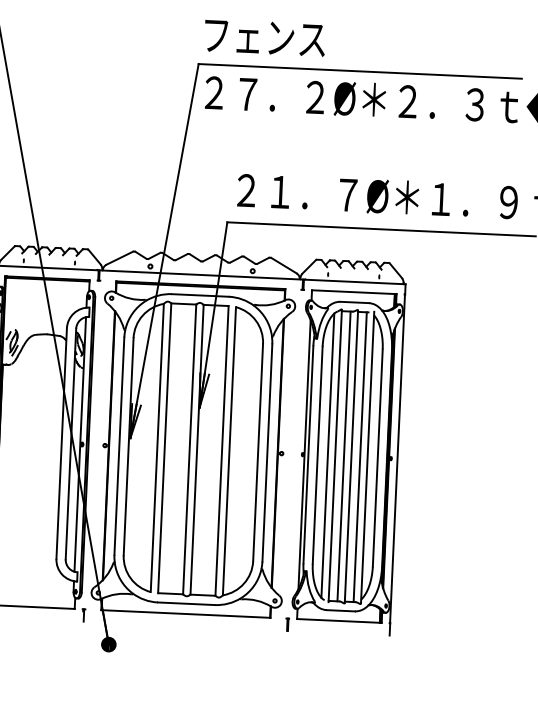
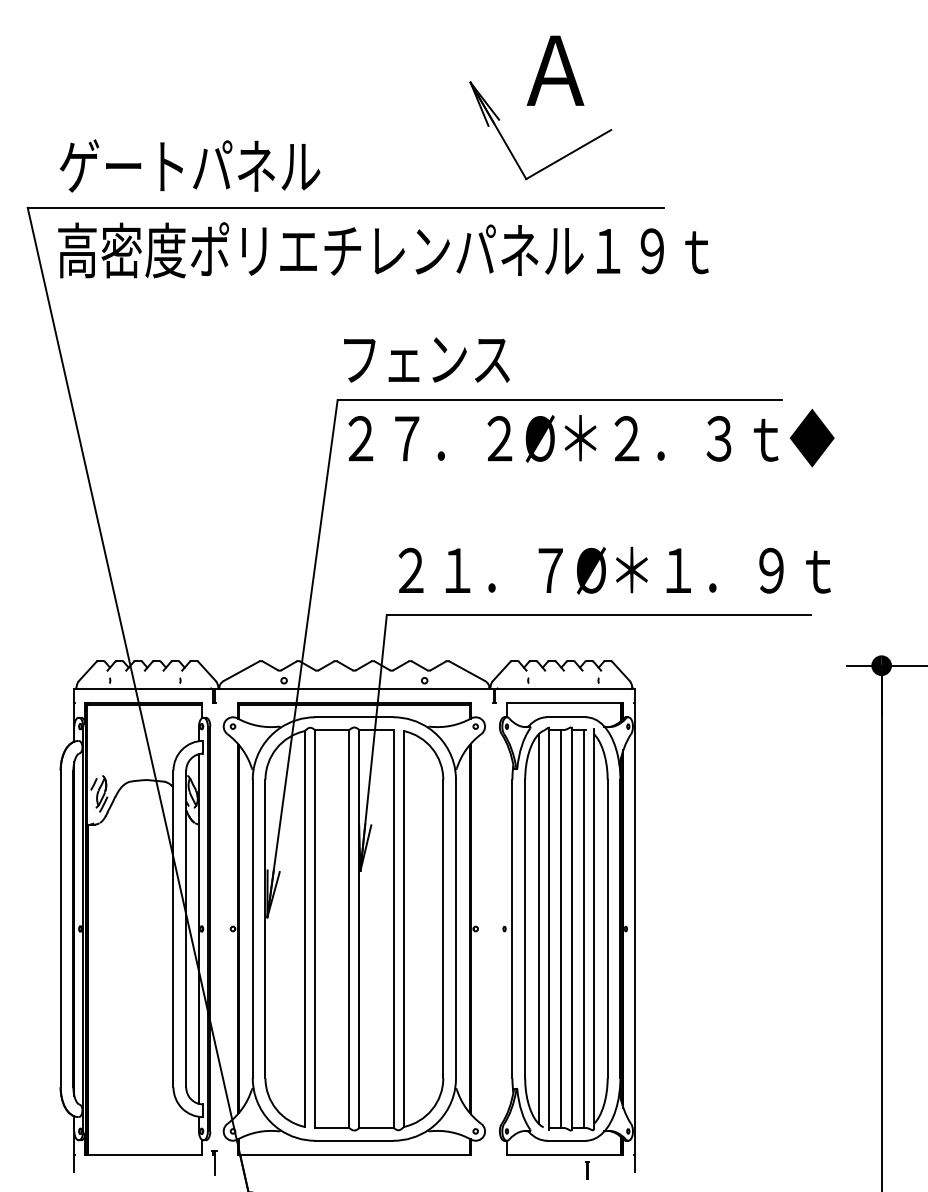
line: (304, 454) -> (507, 928), removed
part: (83, 615) -> (214, 1163), size x1.4
part: (287, 624) -> (587, 1170), moved

